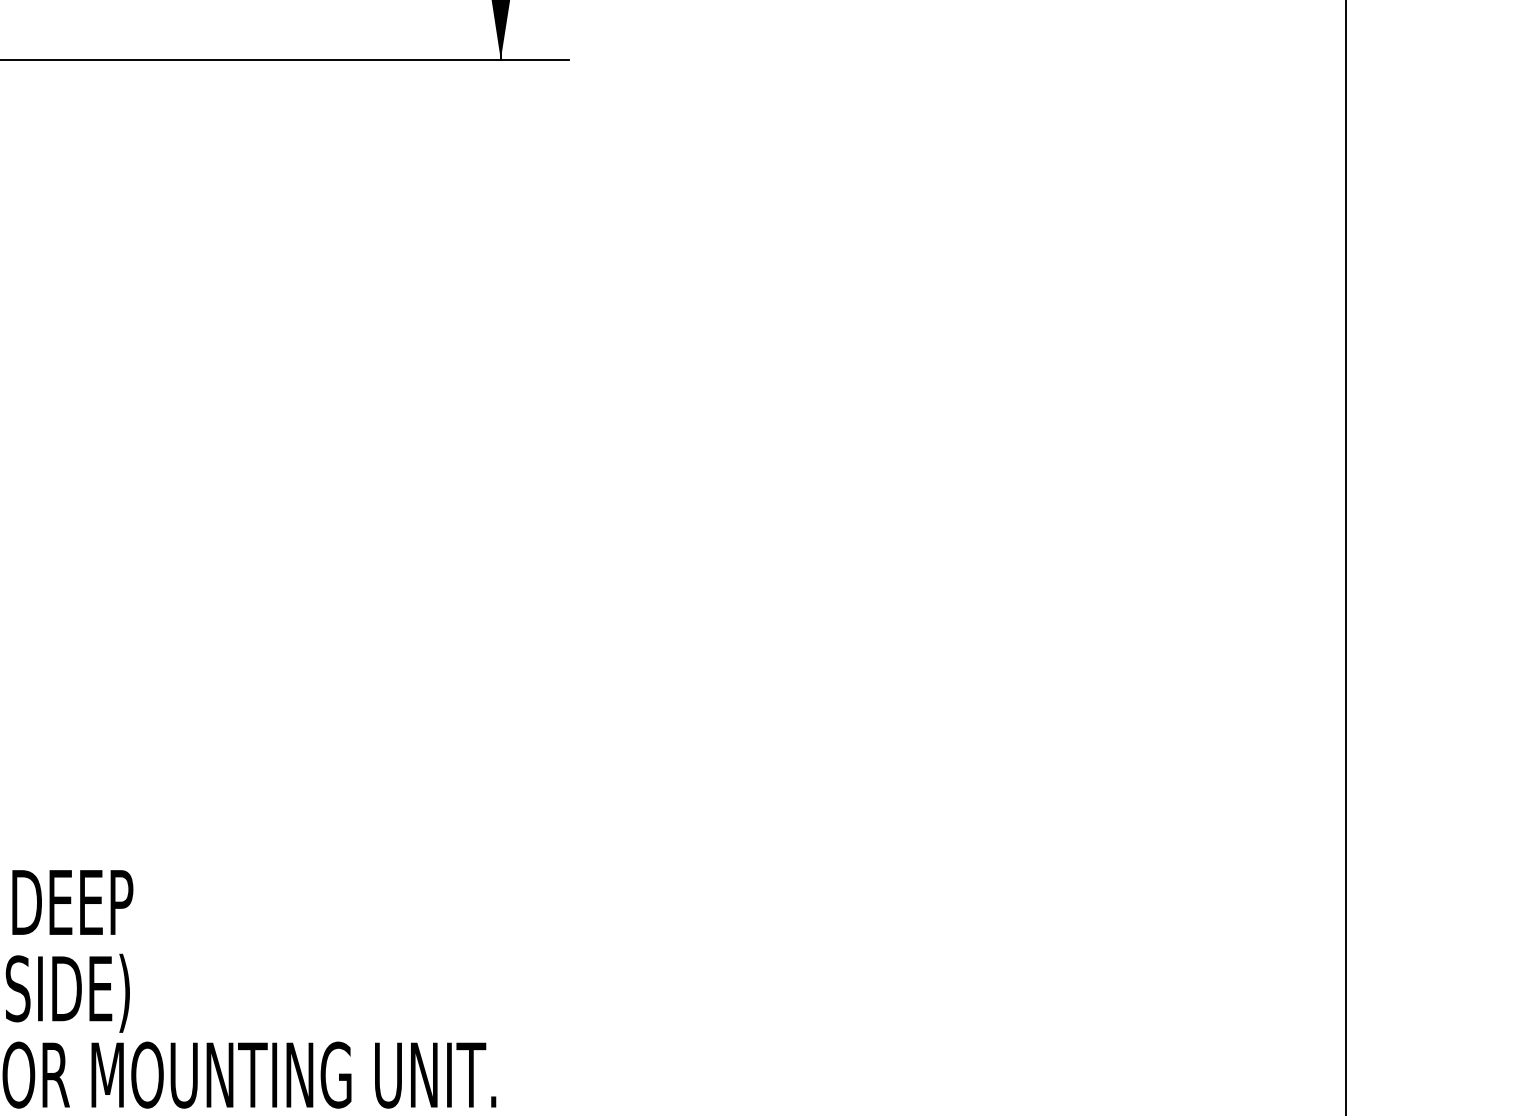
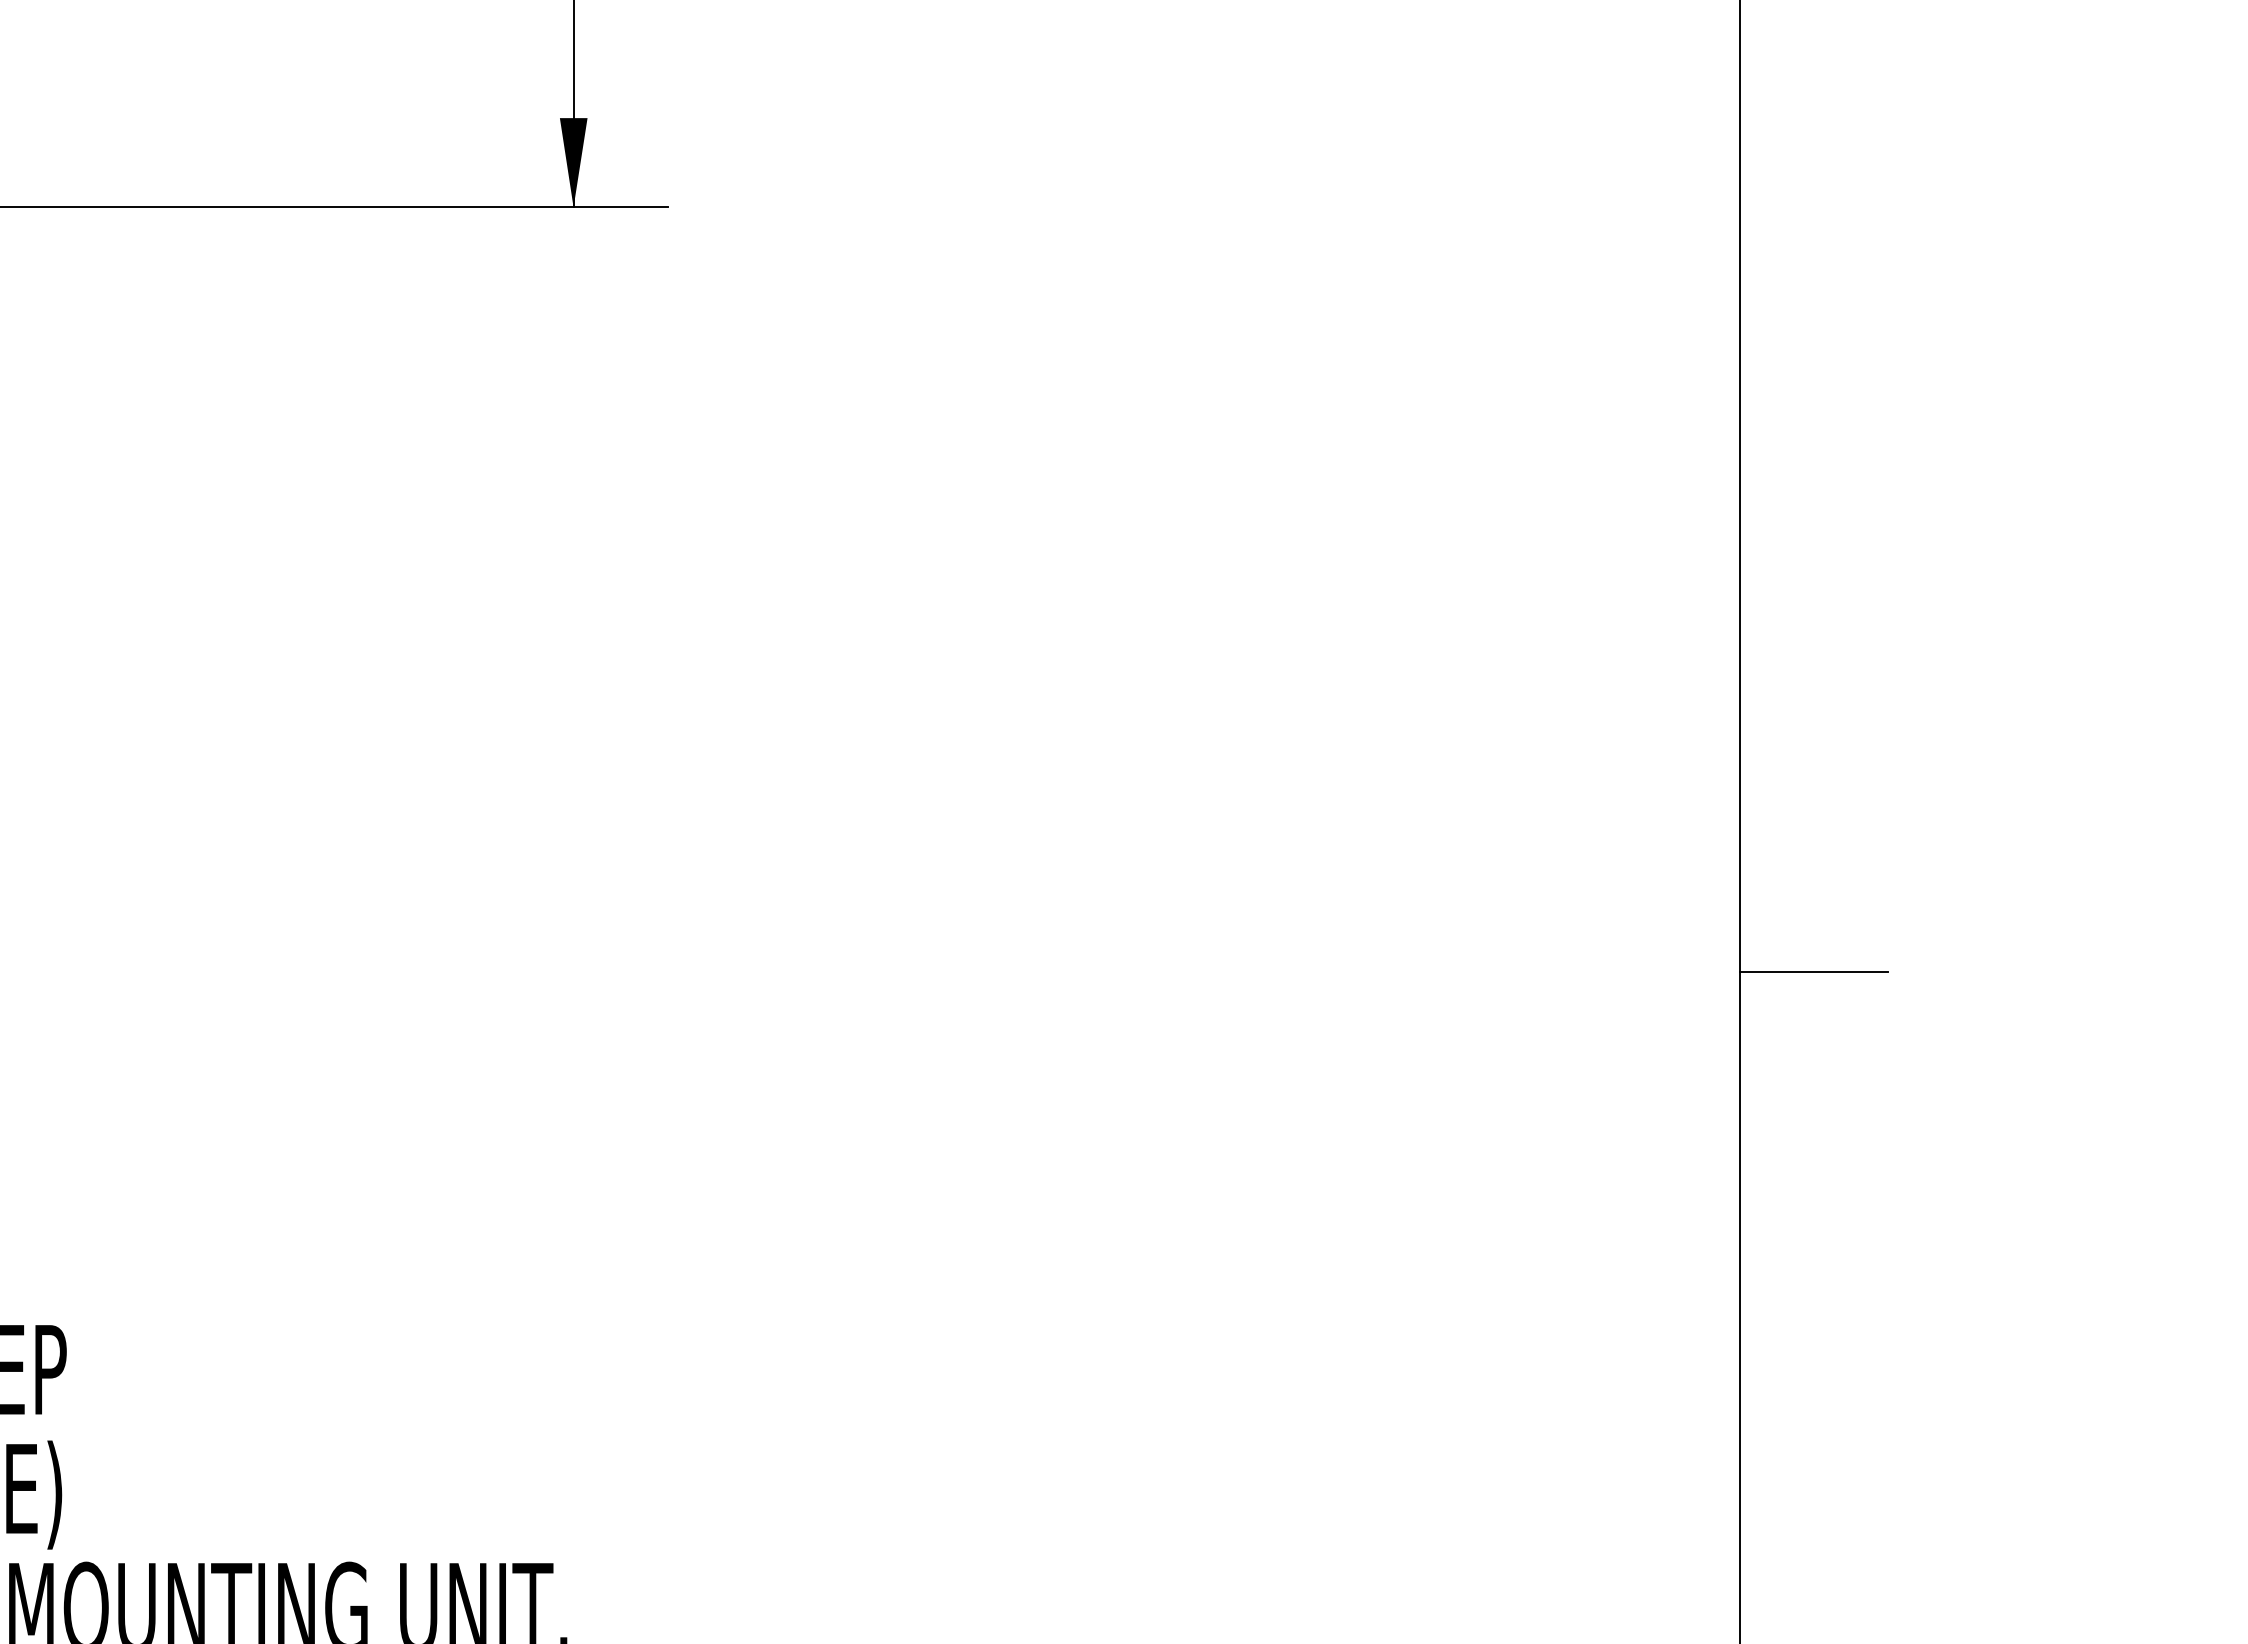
line: (1399, 614) -> (1813, 972), added

